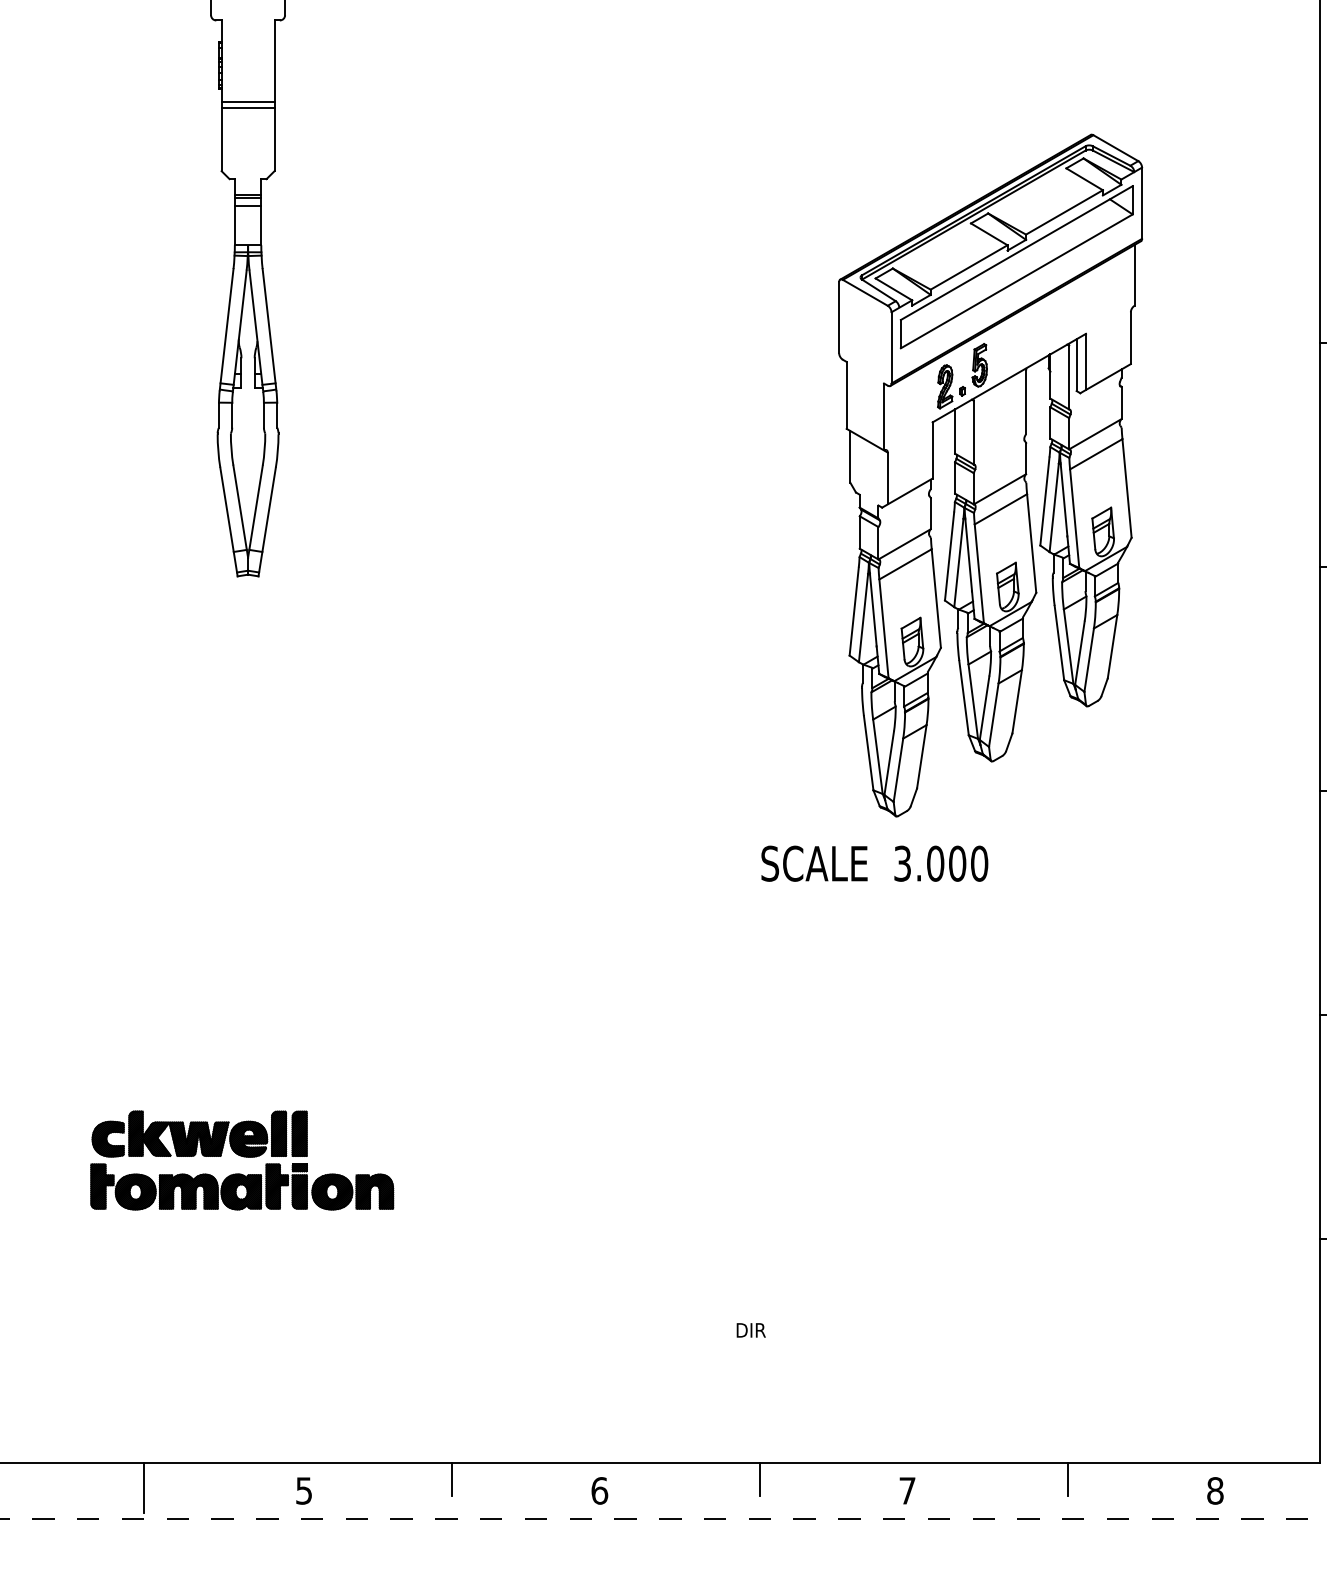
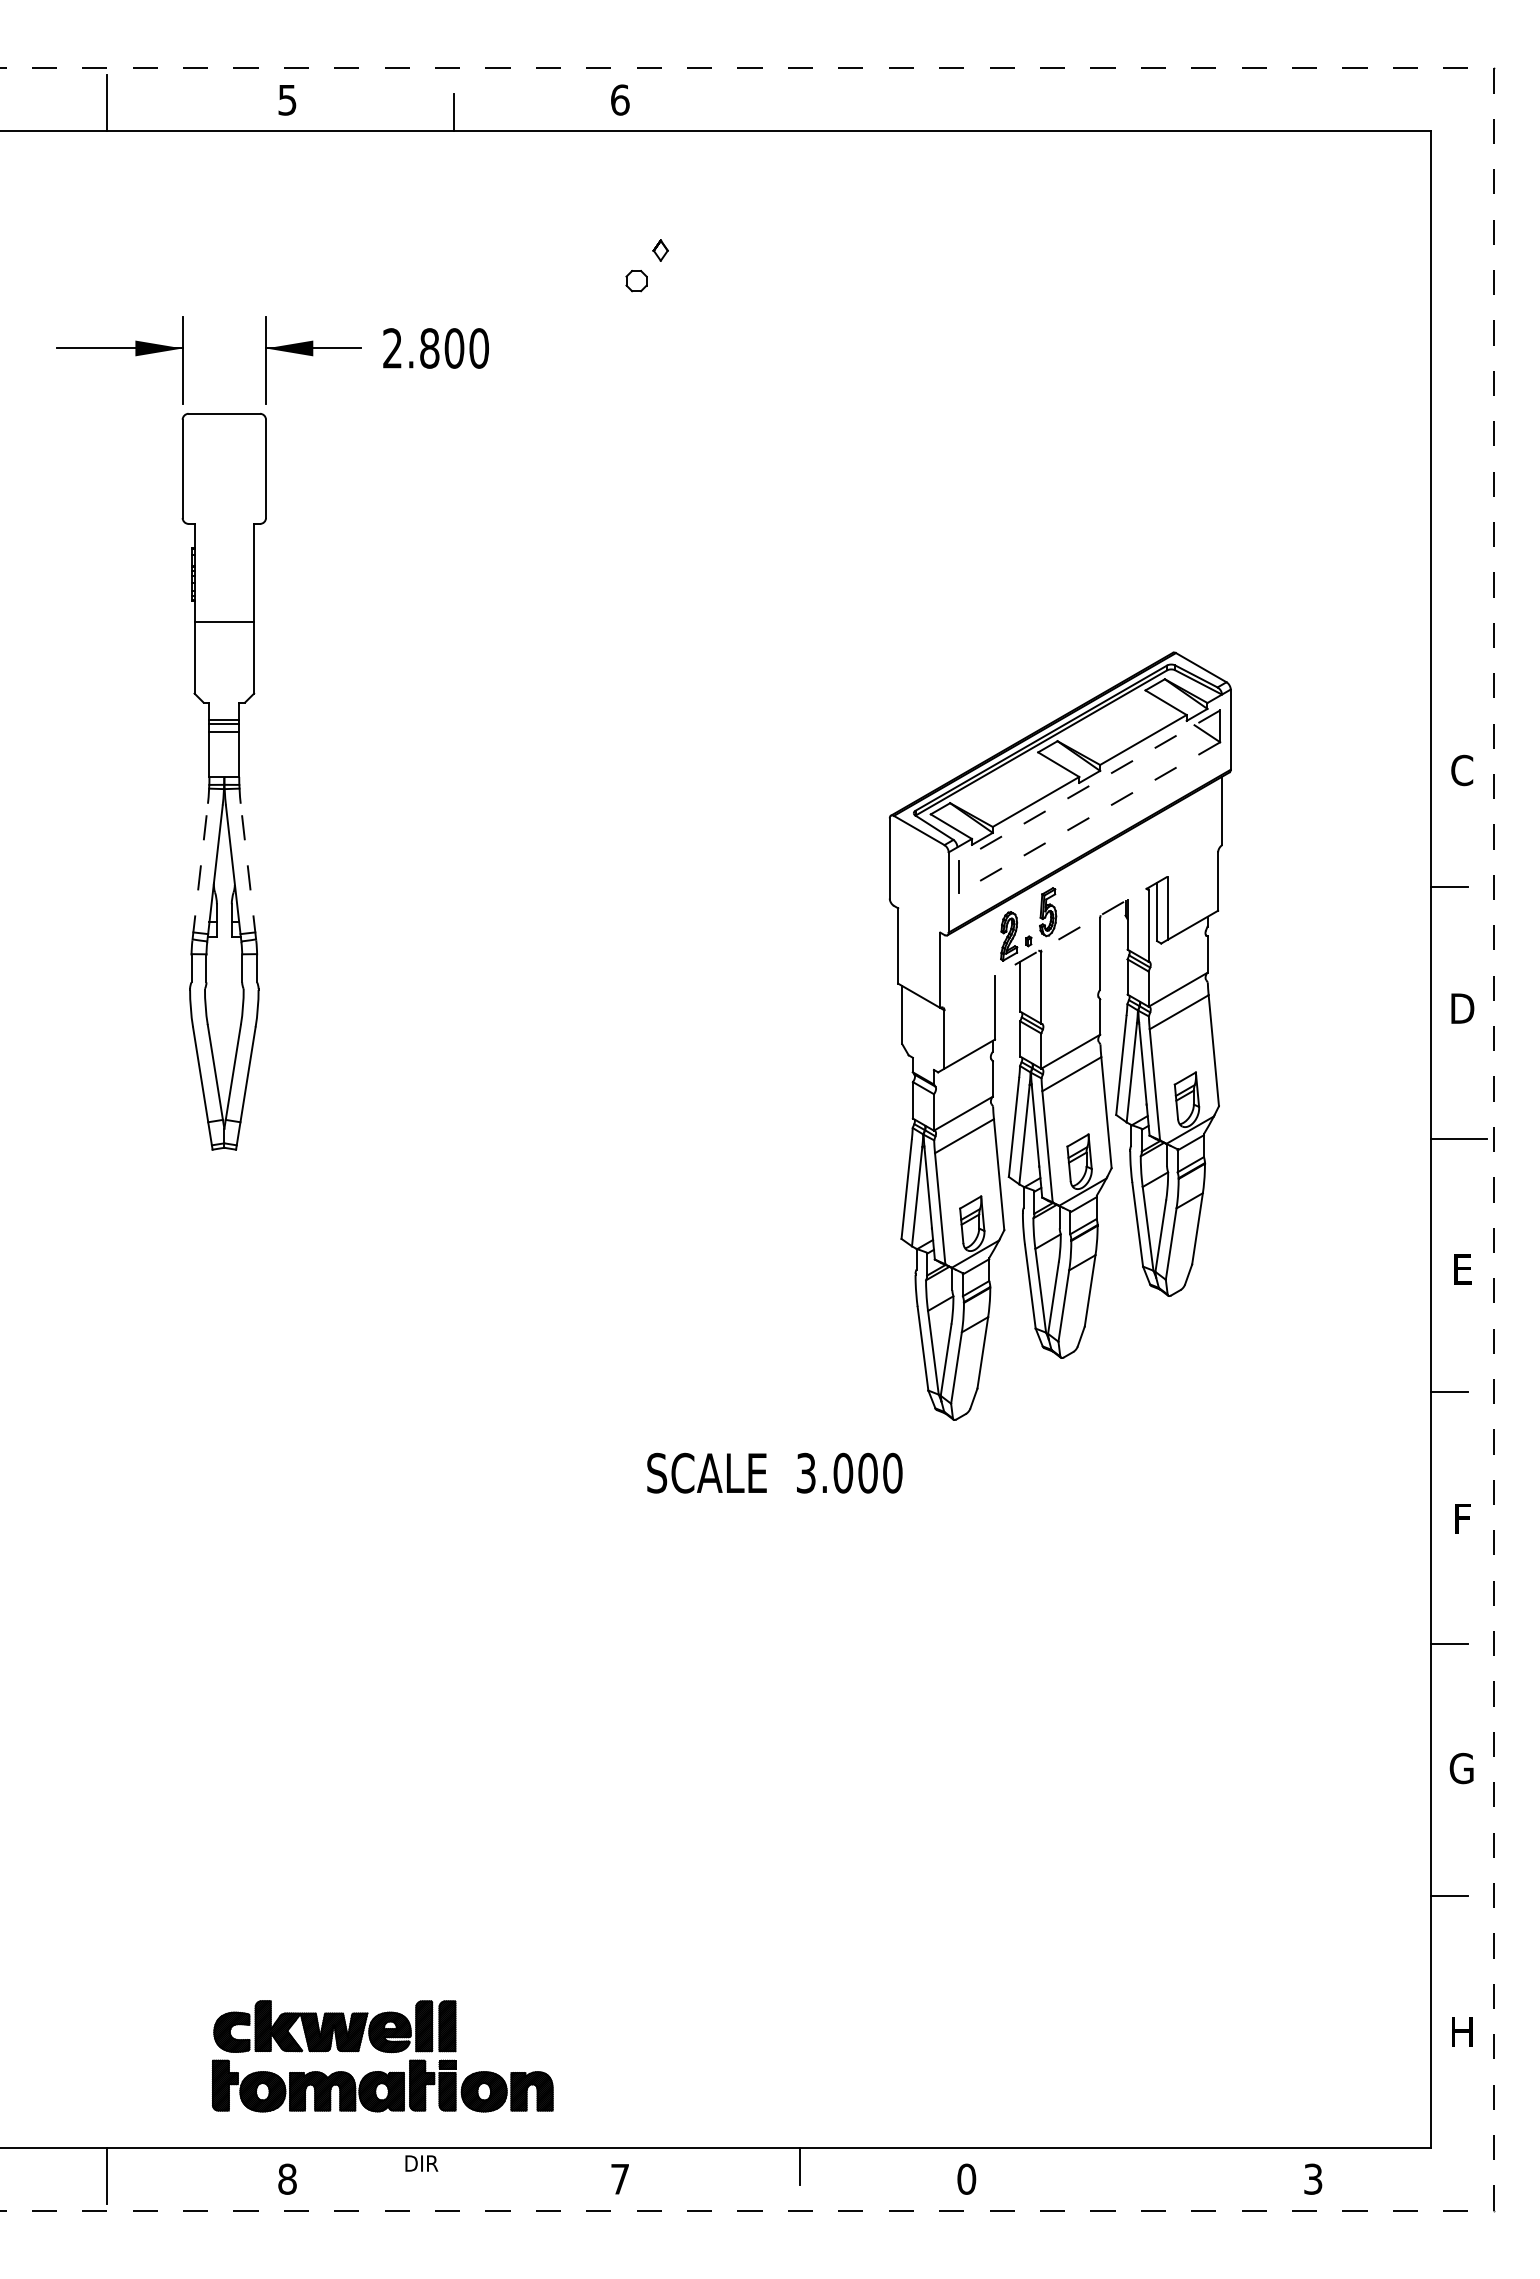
line: (248, 102) -> (224, 616), removed
line: (1016, 252) -> (1089, 785), solid -> dashed
line: (1016, 281) -> (1089, 817), solid -> dashed
line: (226, 330) -> (200, 872), solid -> dashed
line: (269, 330) -> (248, 872), solid -> dashed
line: (1009, 378) -> (1081, 926), solid -> dashed
text: (874, 863) -> (774, 1472), moved
part: (242, 1160) -> (382, 2056), moved
text: (750, 1330) -> (421, 2163), moved
line: (451, 1479) -> (453, 2166), removed
line: (1068, 1479) -> (1147, 2166), removed
text: (304, 1490) -> (287, 2178), 5 -> 8
text: (599, 1490) -> (620, 2178), 6 -> 7
text: (907, 1490) -> (966, 2178), 7 -> 0
text: (1215, 1490) -> (1313, 2178), 8 -> 3

